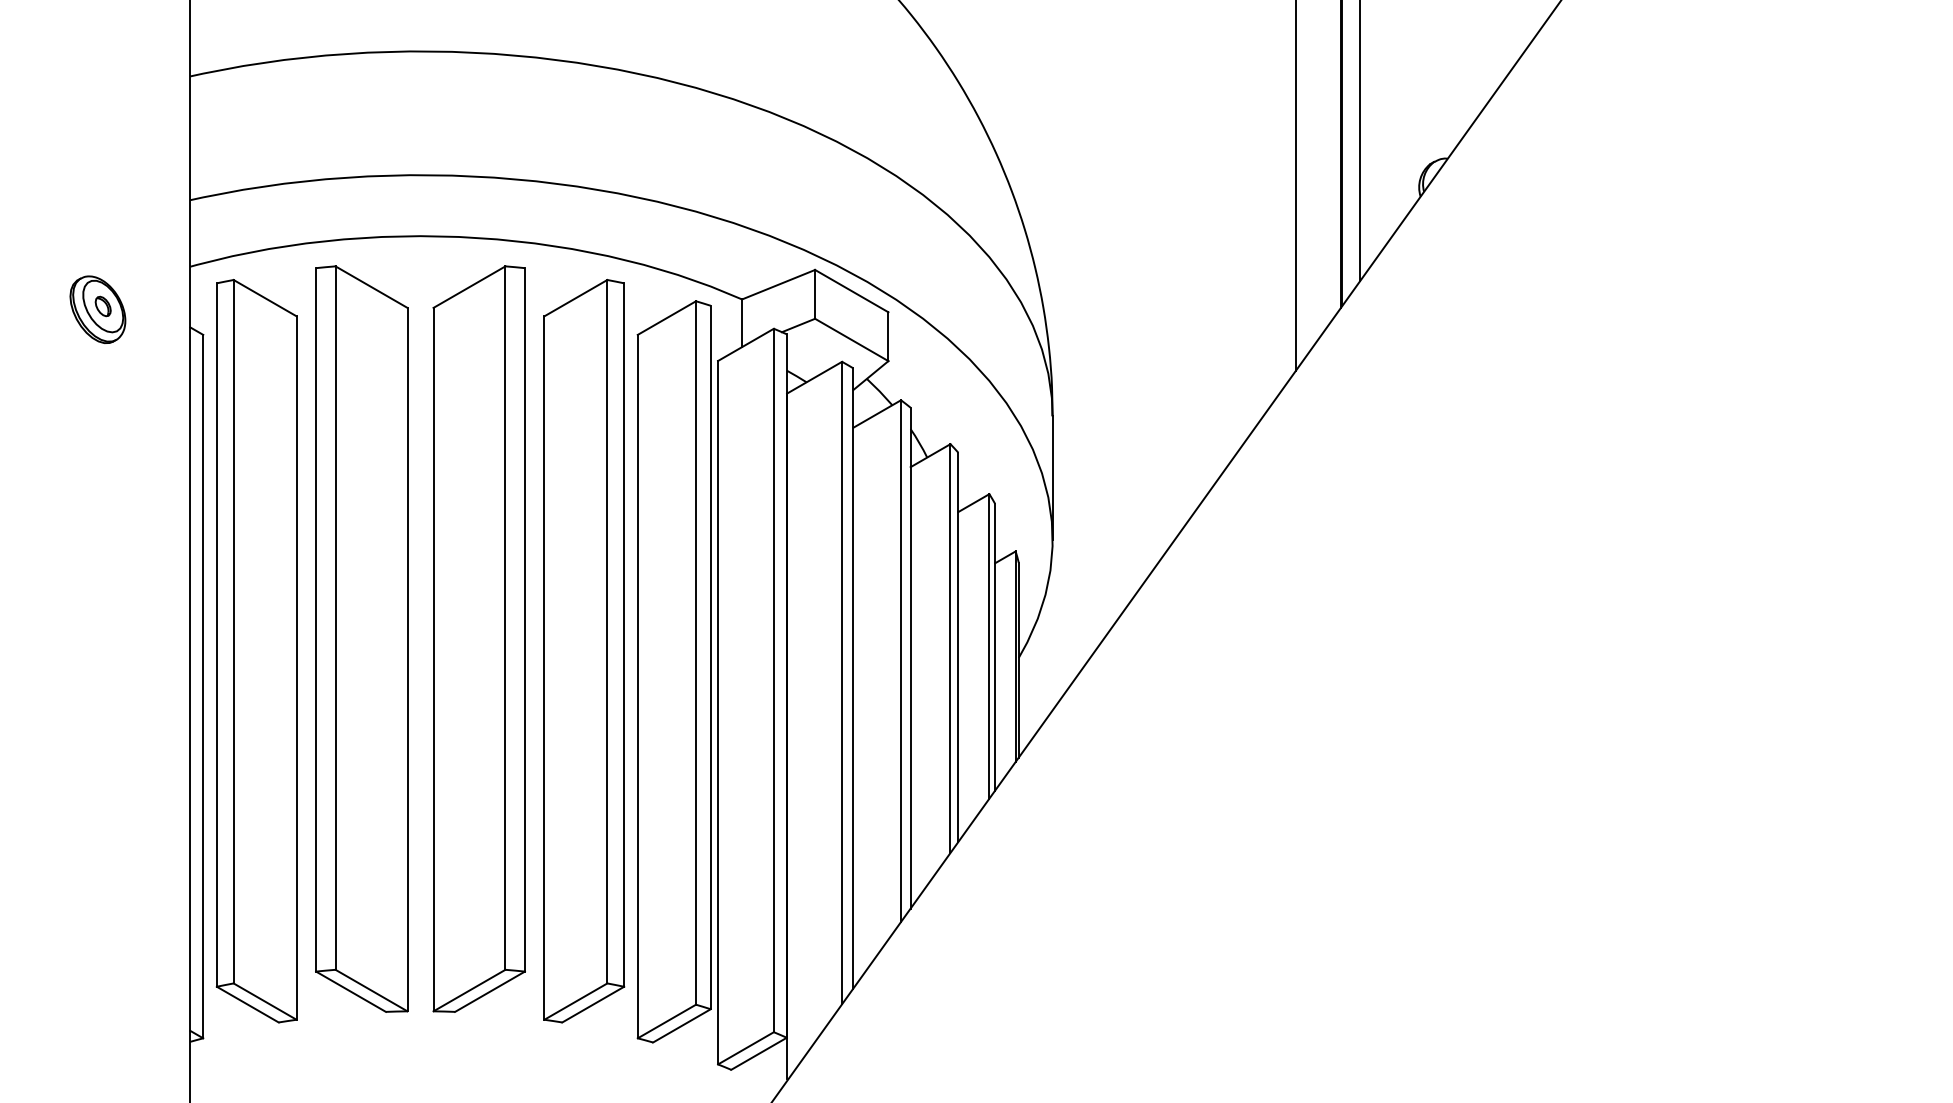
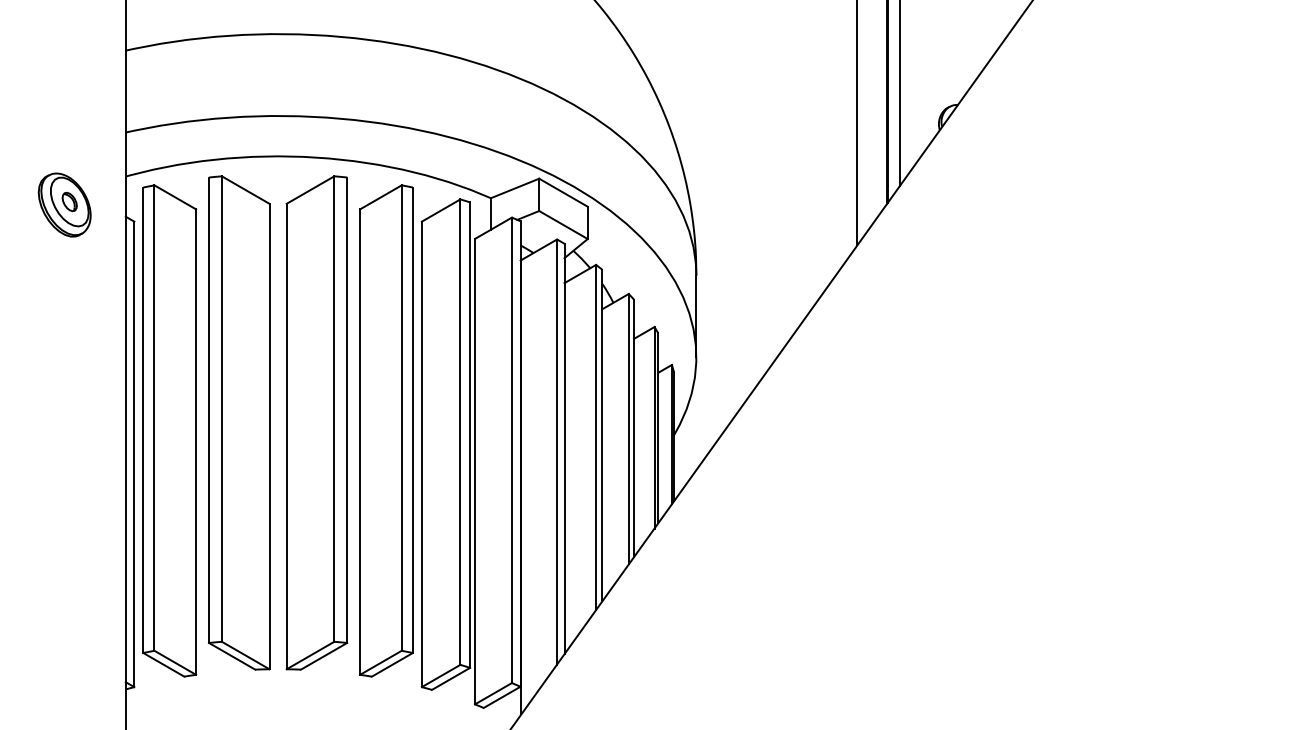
part: (97, 308) -> (64, 204), size x1.43

